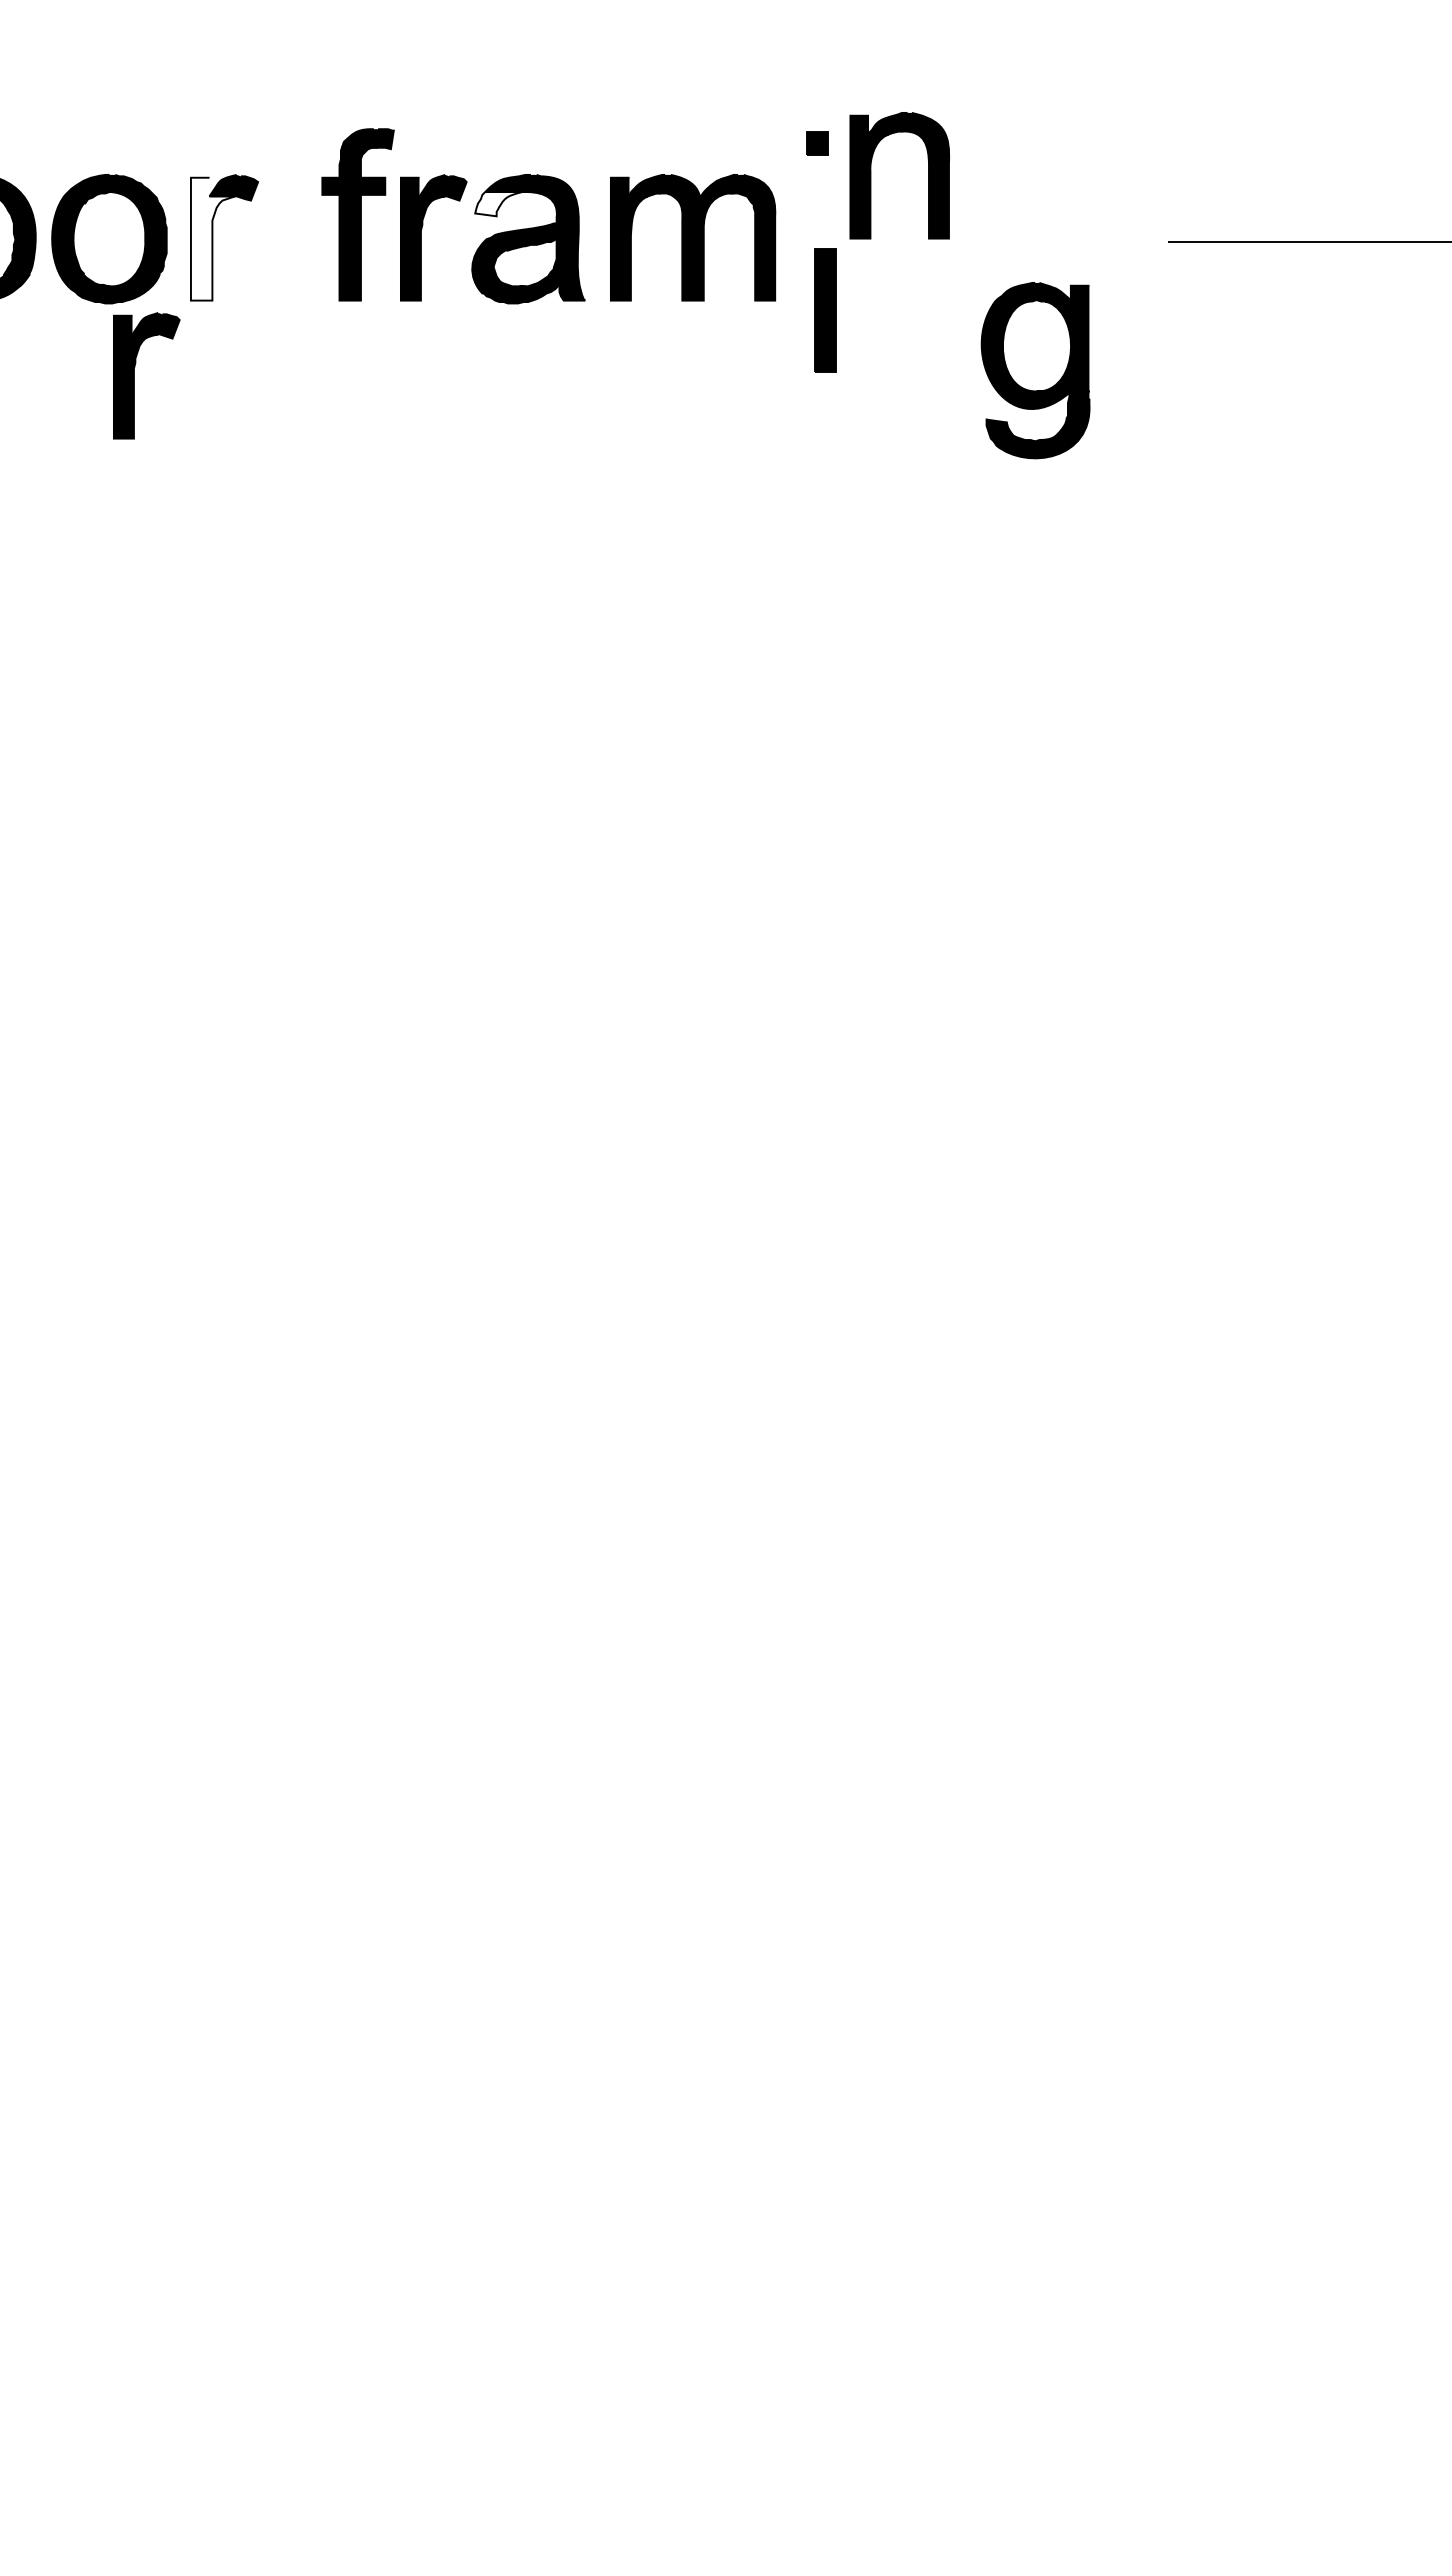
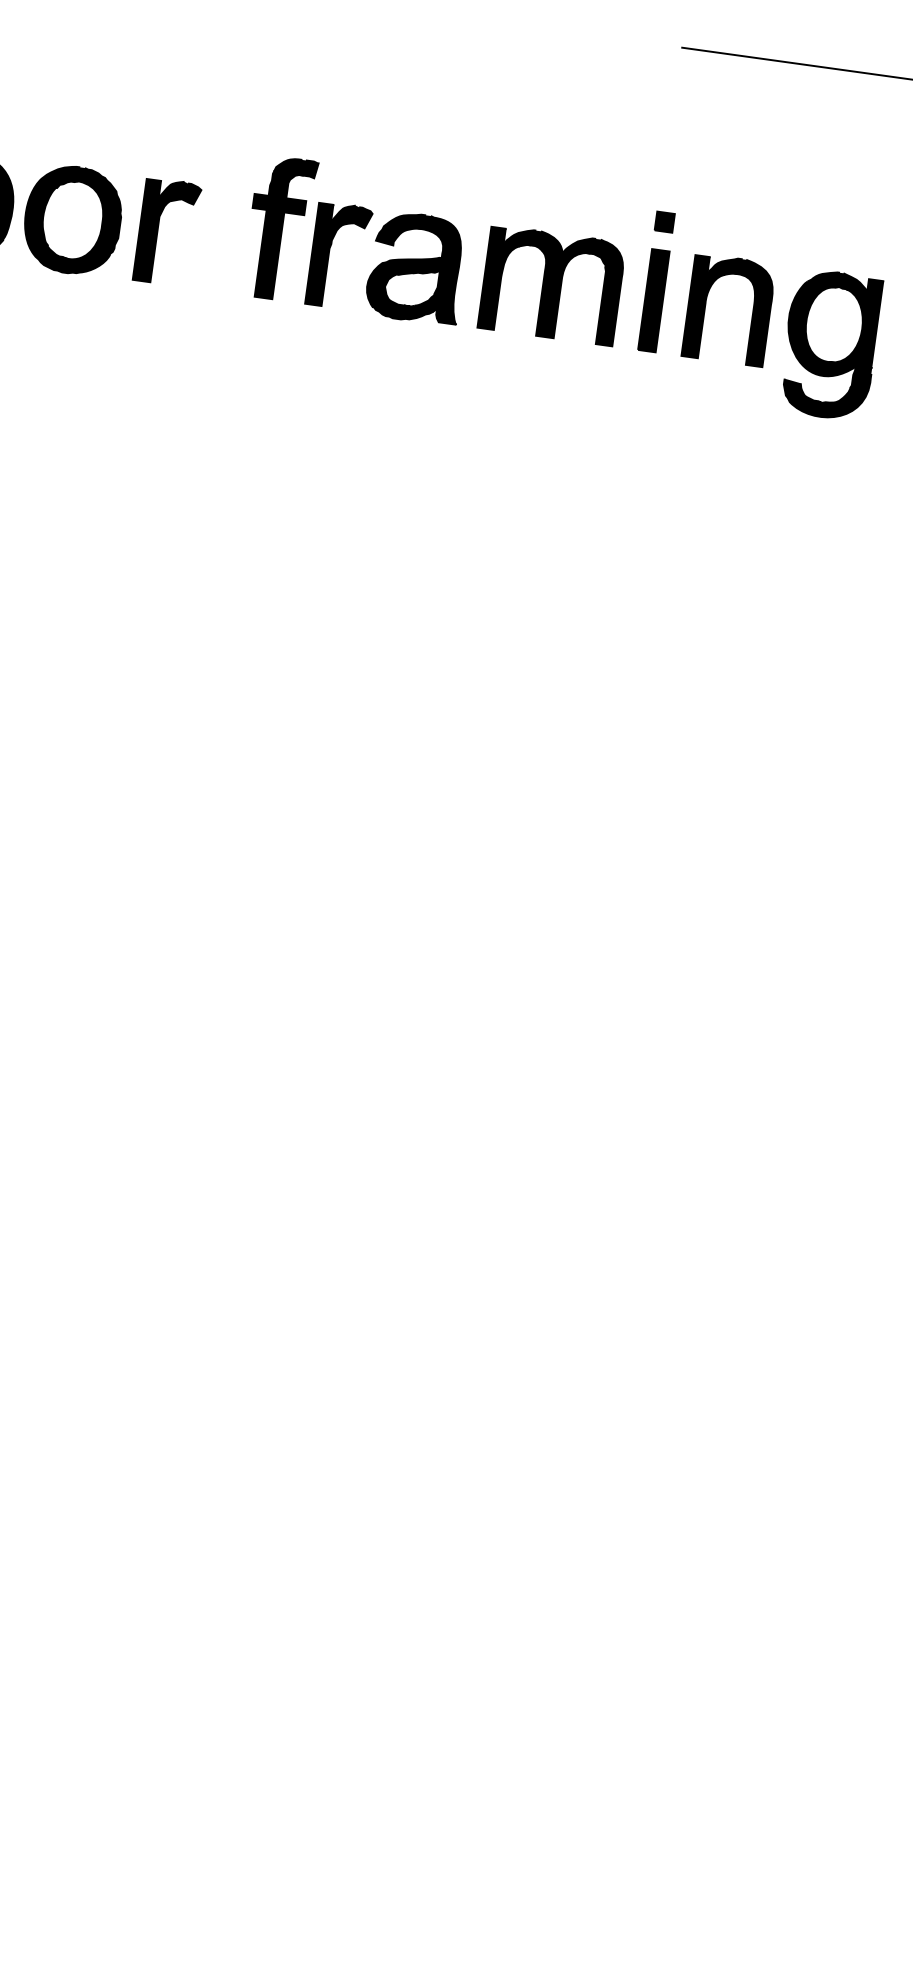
part: (871, 175) -> (705, 306), moved
fill: (501, 204) -> (398, 236), added
fill: (212, 238) -> (157, 231), added
part: (825, 310) -> (654, 301), moved
part: (1035, 370) -> (830, 344), moved
part: (134, 375) -> (77, 334), removed

